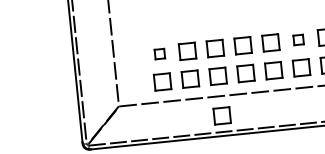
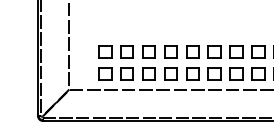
part: (298, 39) -> (214, 51), size x1.67
part: (159, 53) -> (105, 51), size x1.67
part: (221, 115) -> (148, 104), removed

